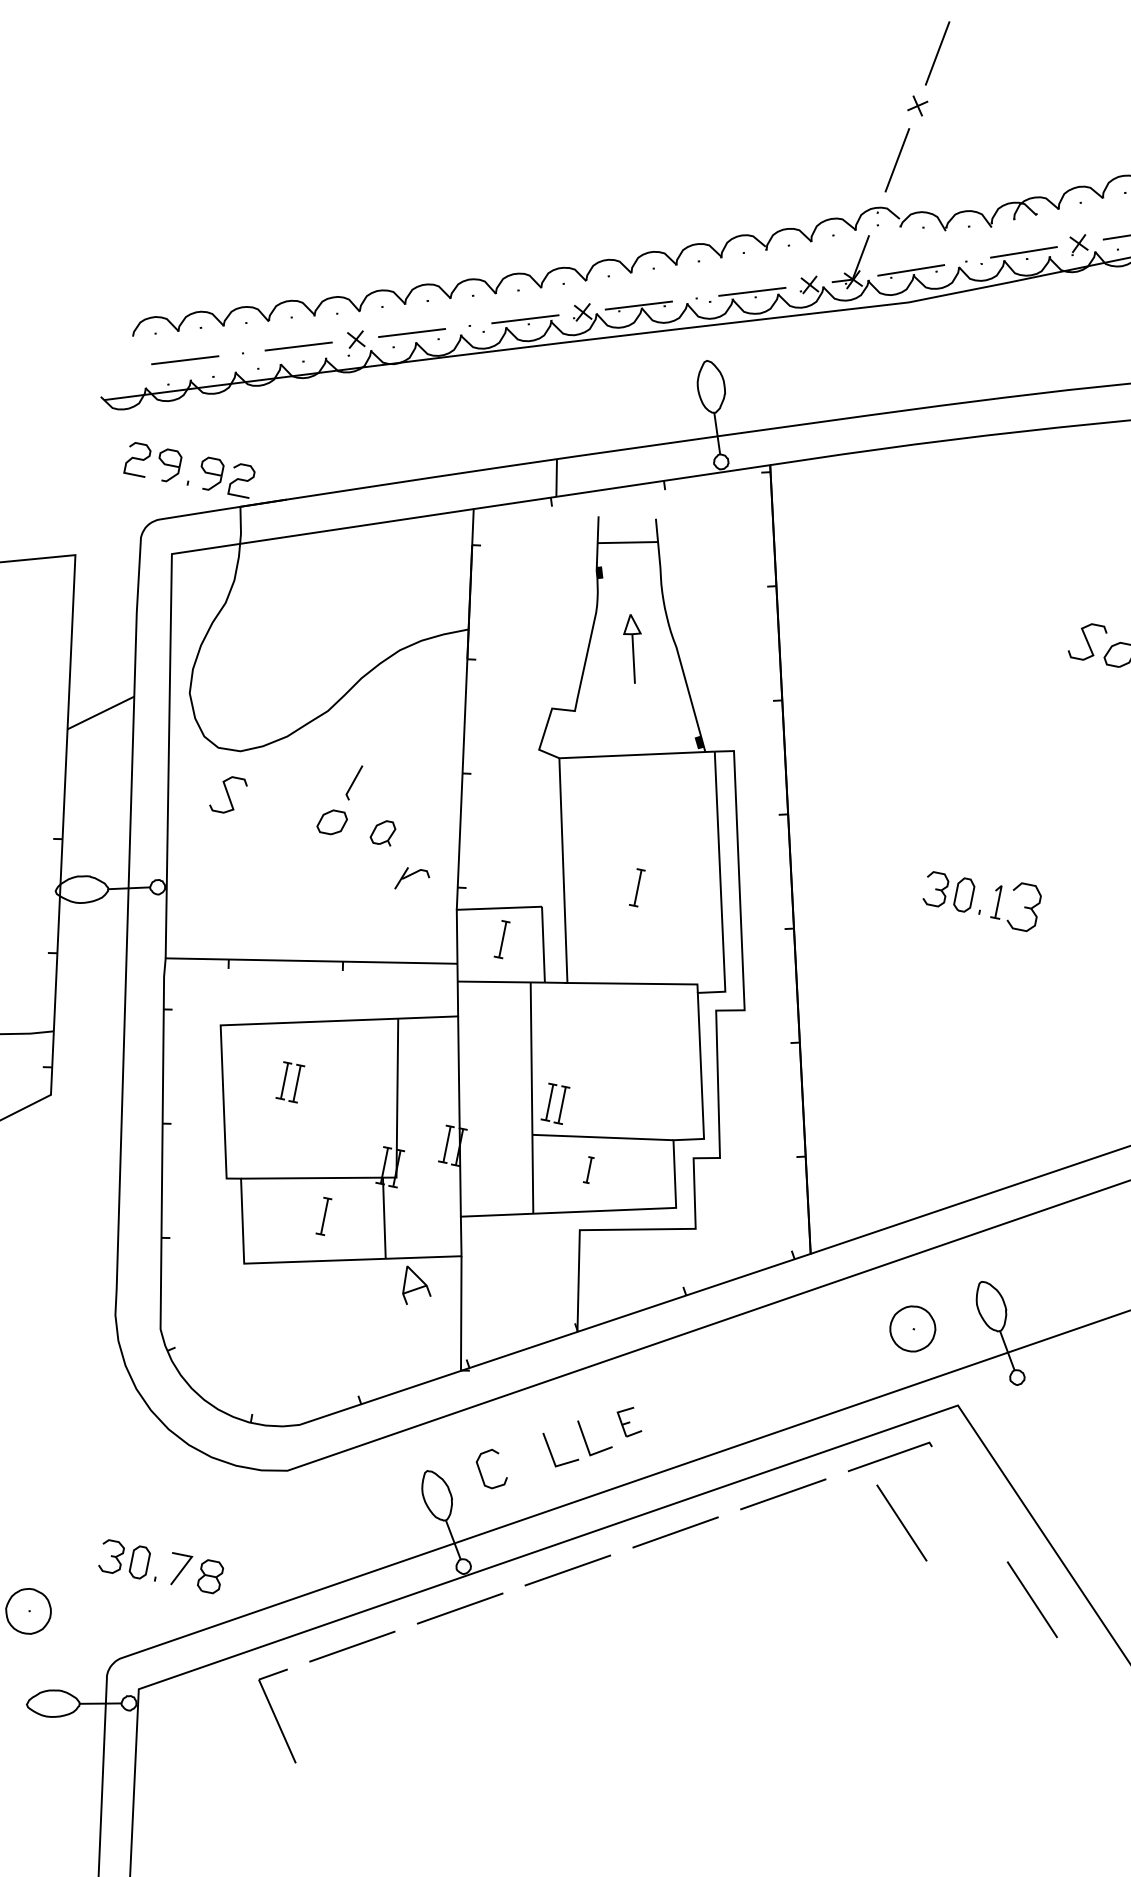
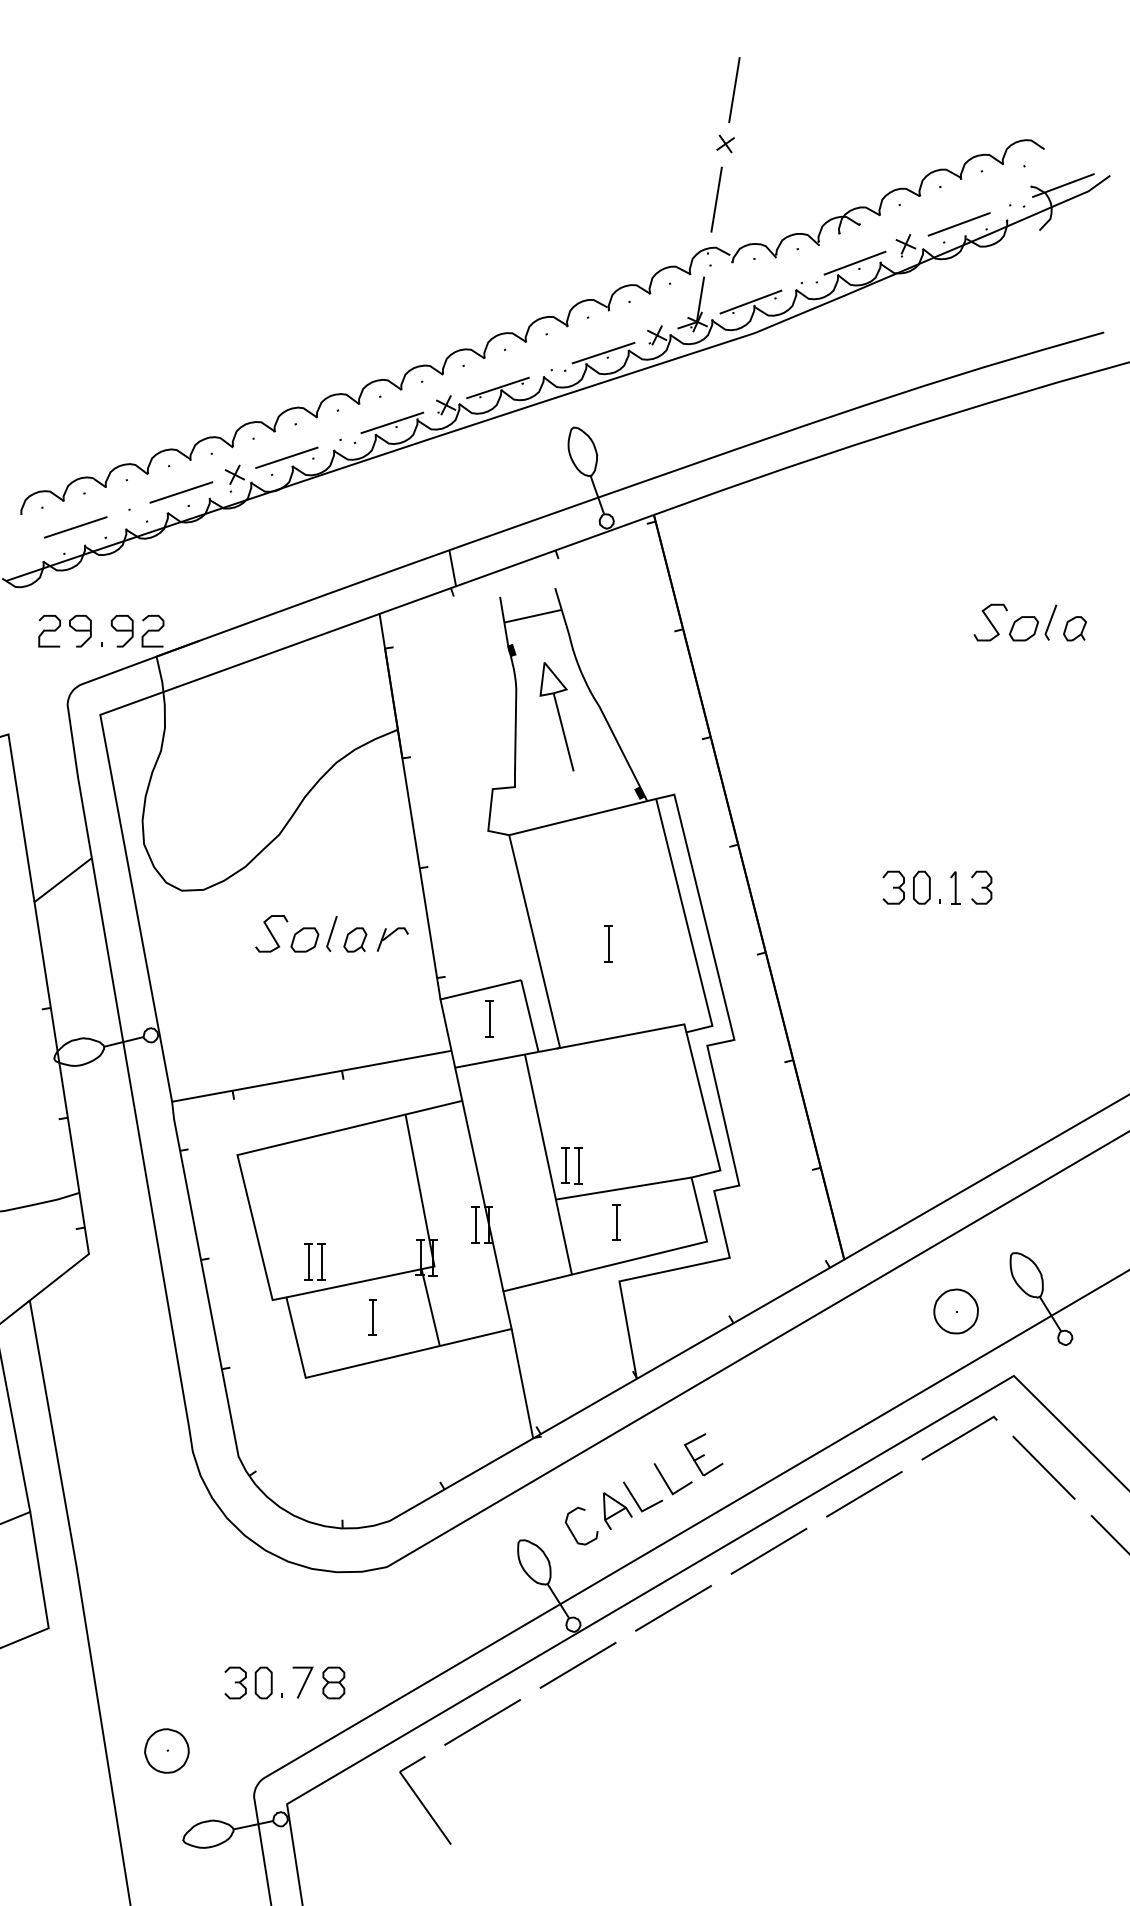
part: (631, 648) -> (556, 716), size x1.67
line: (353, 782) -> (331, 933), moved
curve: (228, 794) -> (271, 933), moved
part: (412, 879) -> (392, 939), moved
part: (1024, 906) -> (981, 887), size x0.71
part: (290, 1081) -> (314, 1261), moved
part: (588, 1170) -> (616, 1222), size x1.43
part: (417, 1287) -> (617, 1511), moved
part: (629, 1421) -> (703, 1454), size x1.43
line: (901, 1522) -> (1043, 1467), moved

